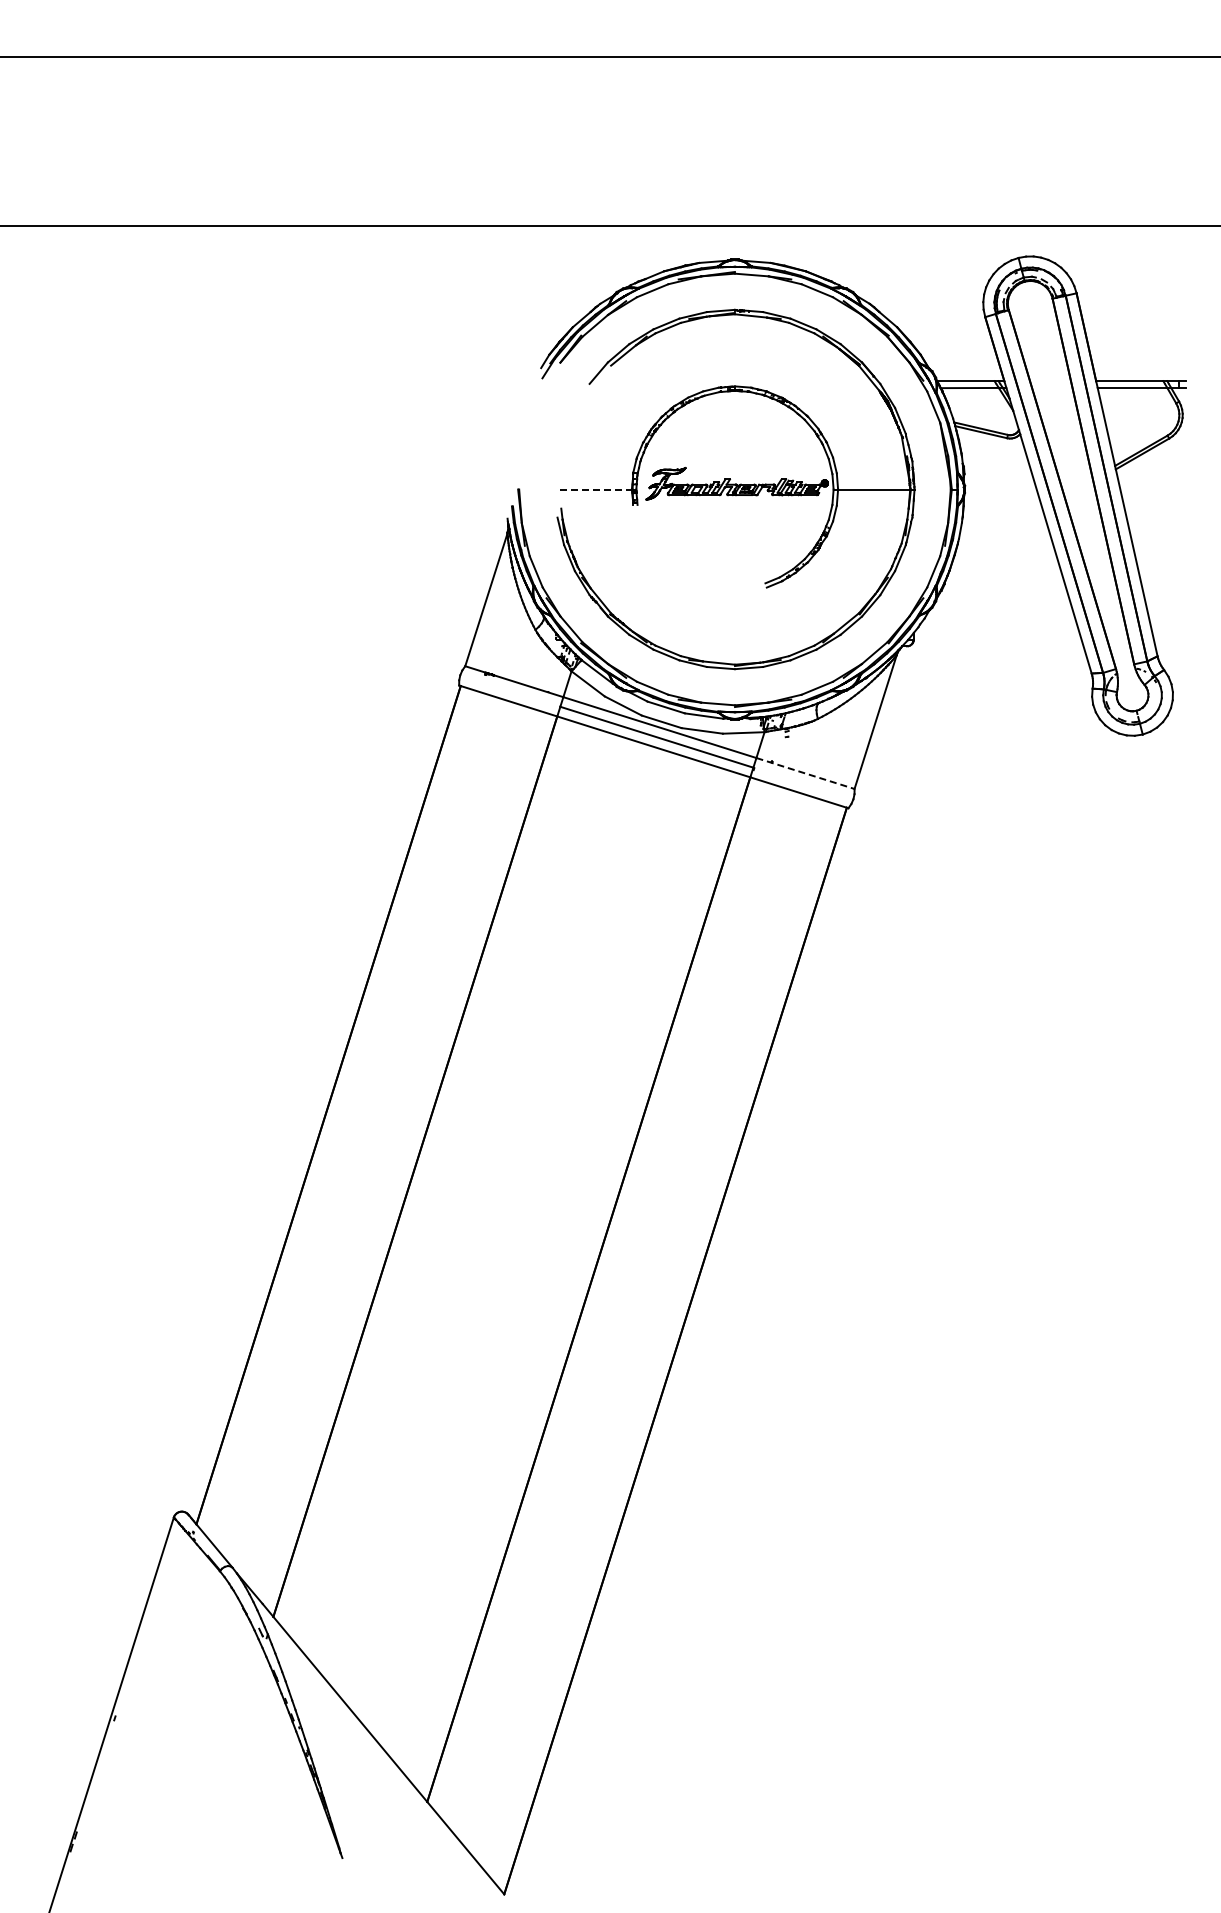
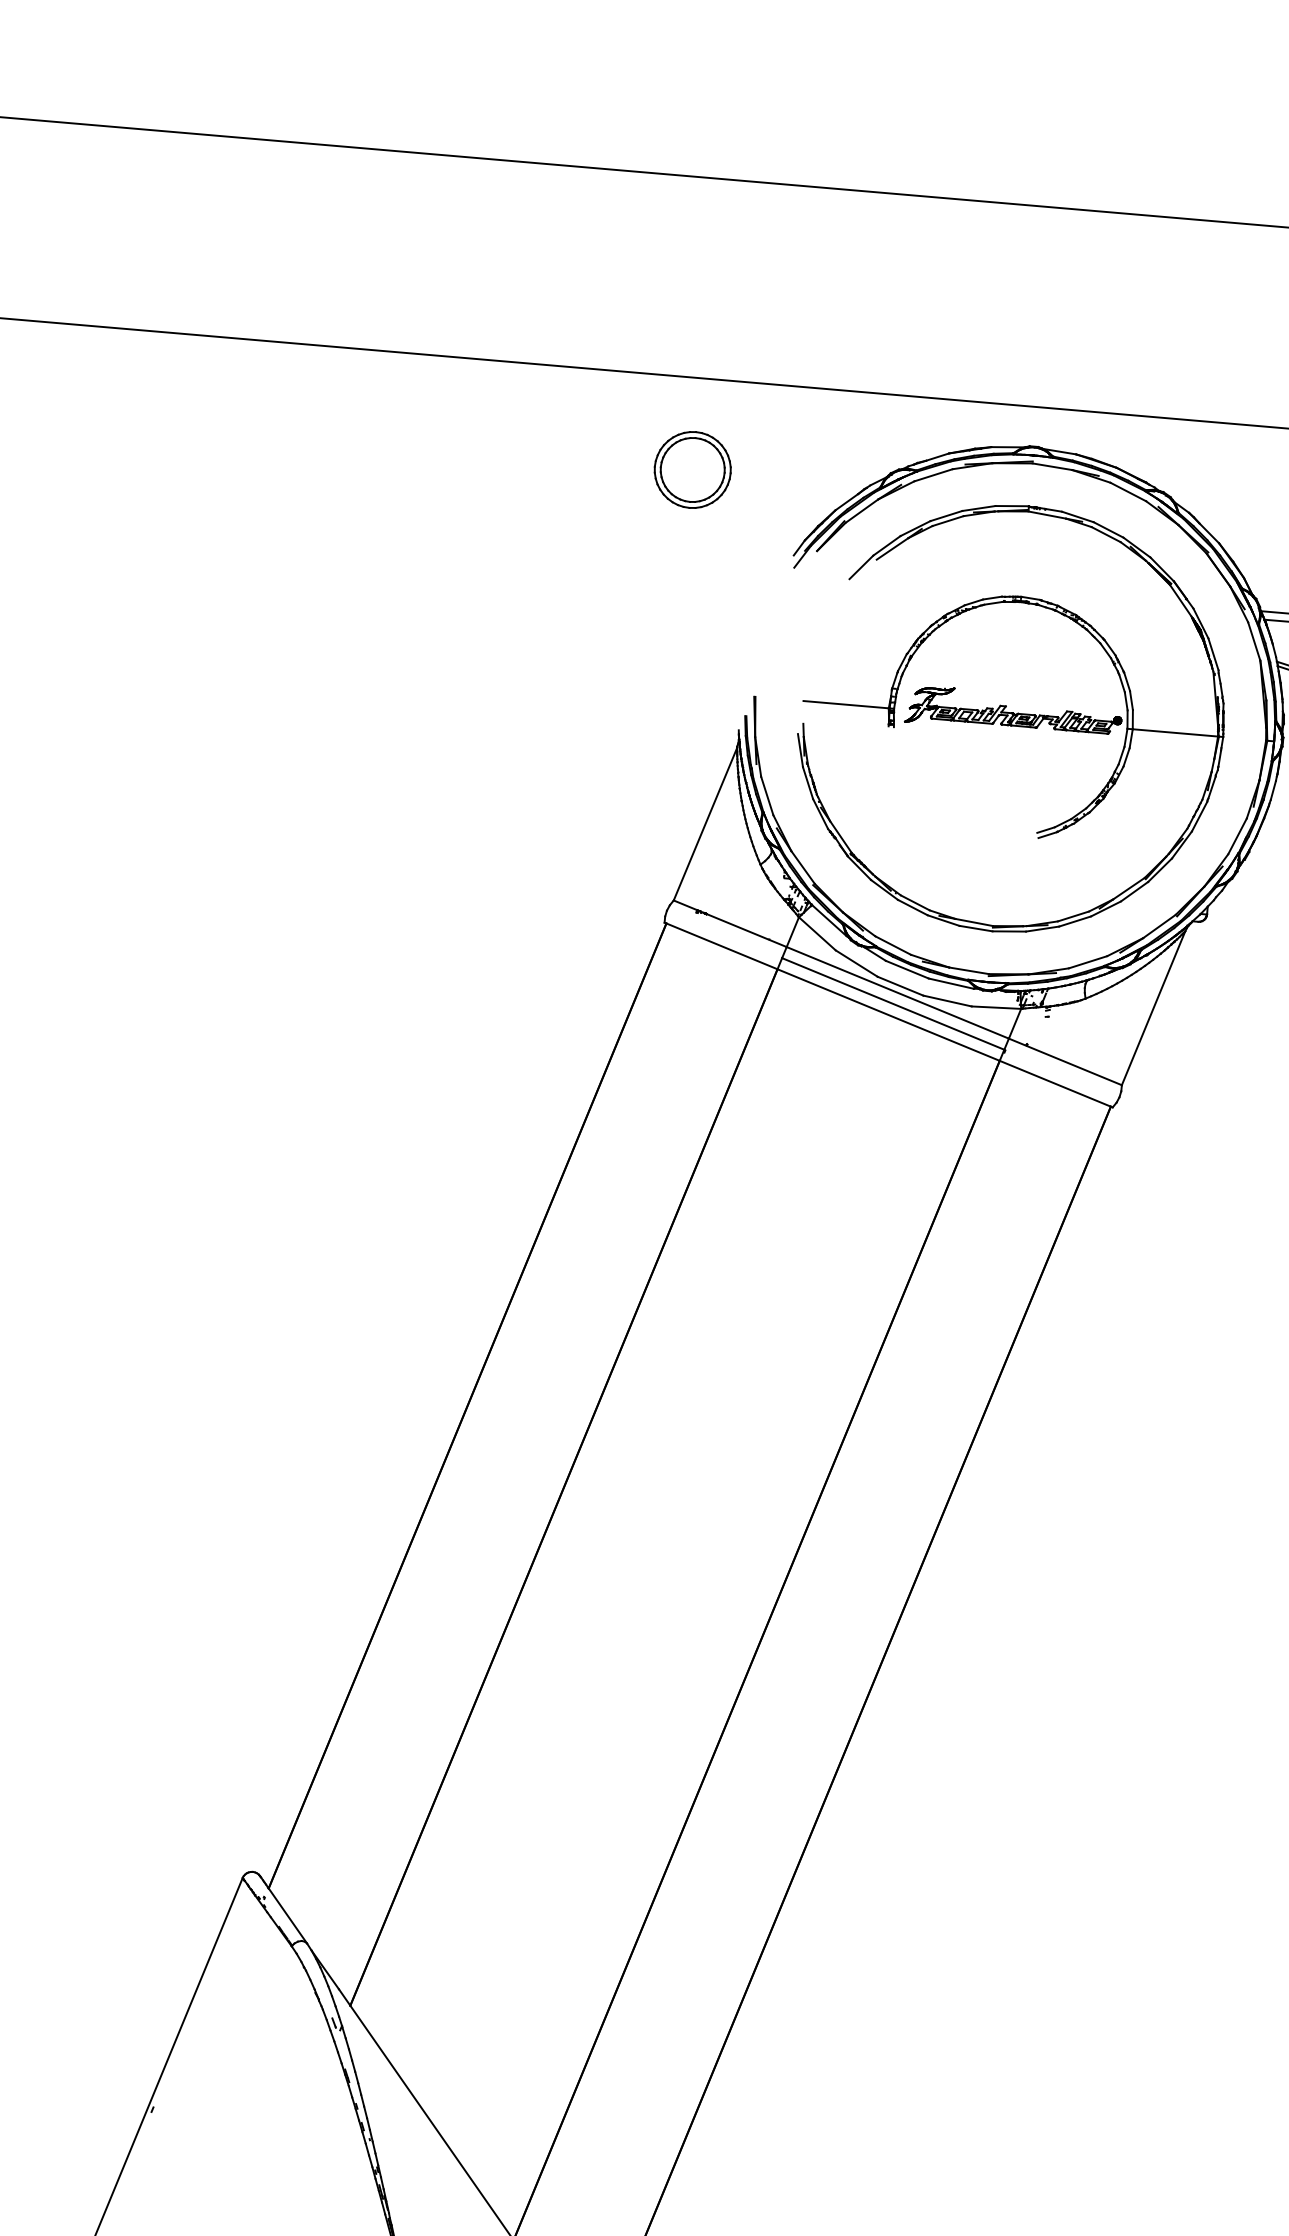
part: (450, 303) -> (693, 469), added
line: (596, 489) -> (846, 704), dashed -> solid
line: (805, 773) -> (1065, 1061), dashed -> solid

